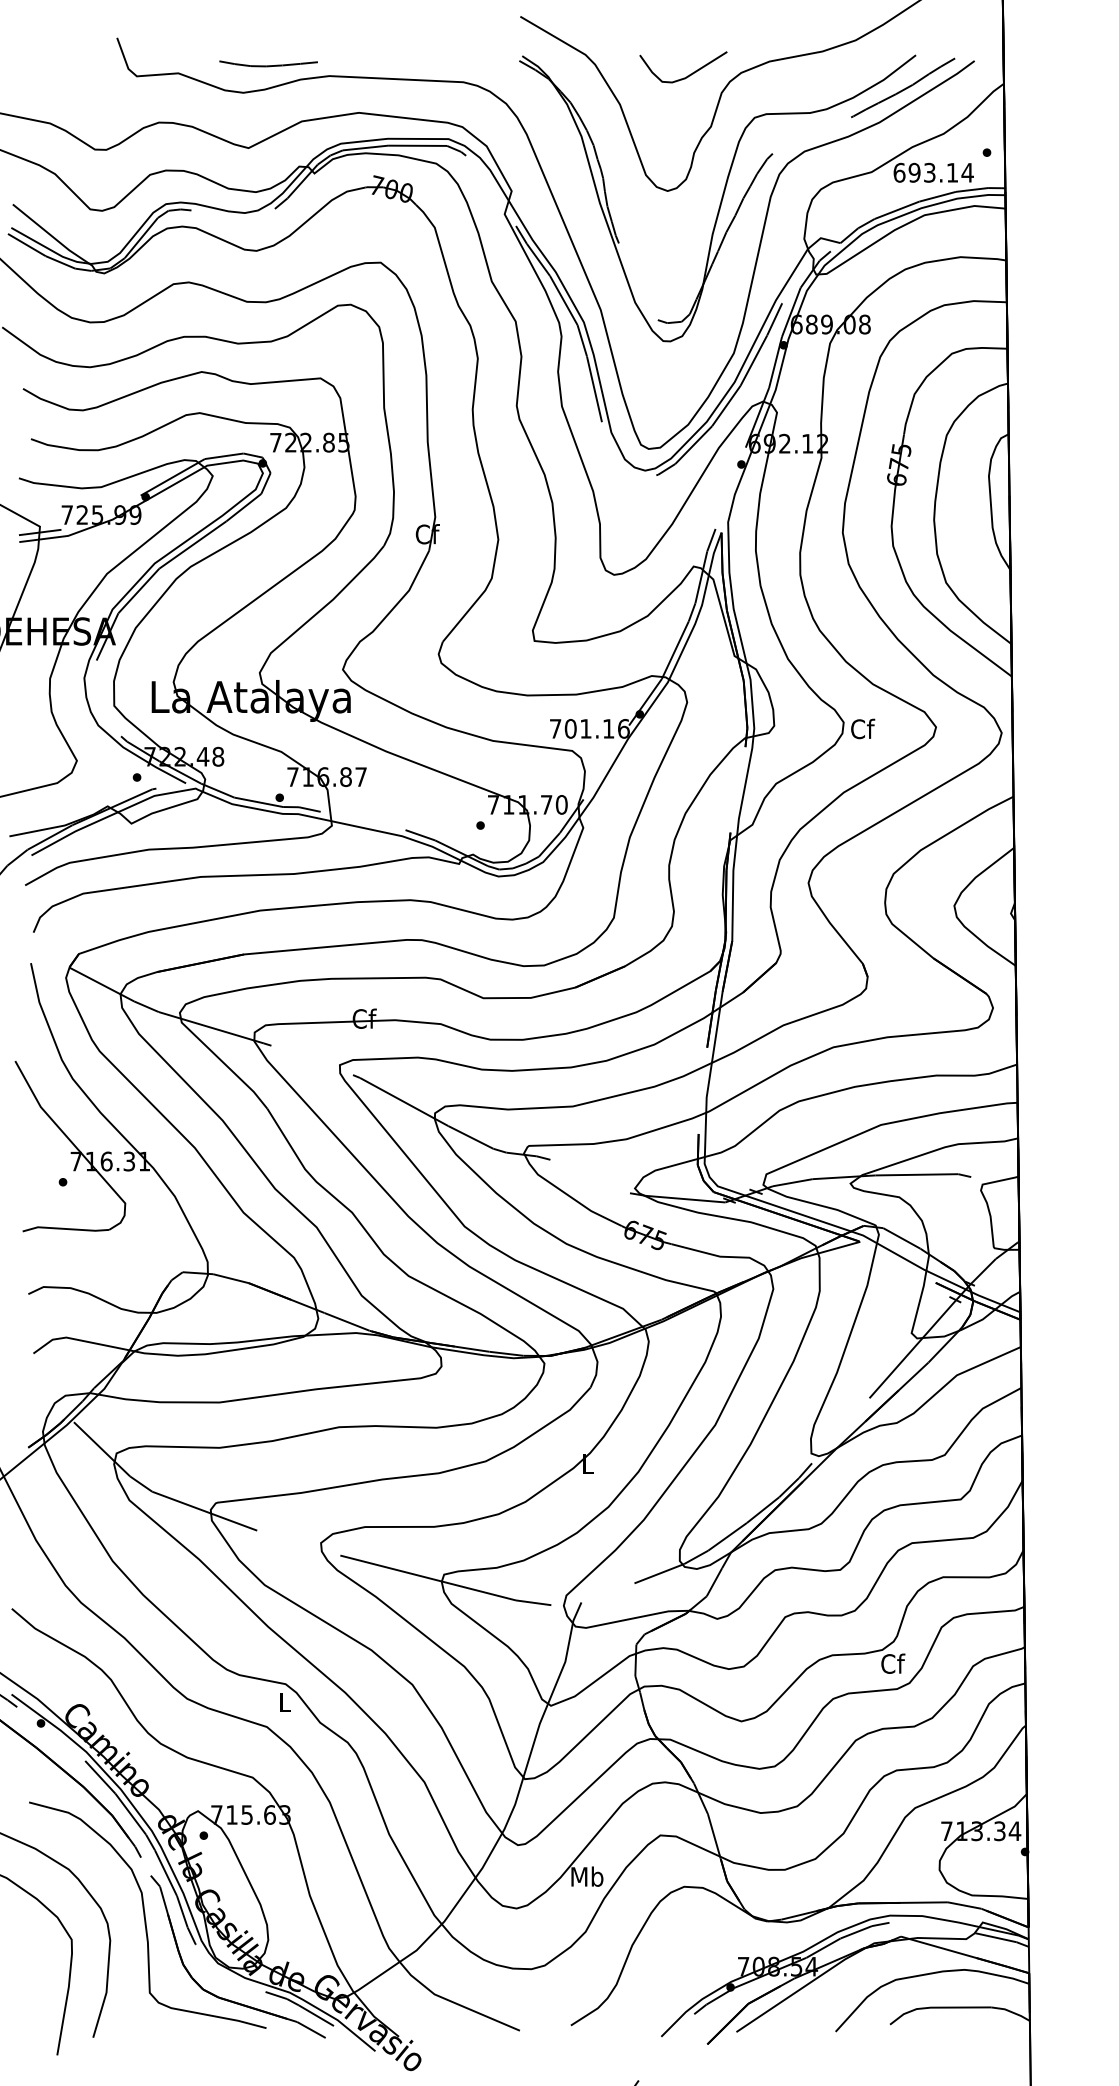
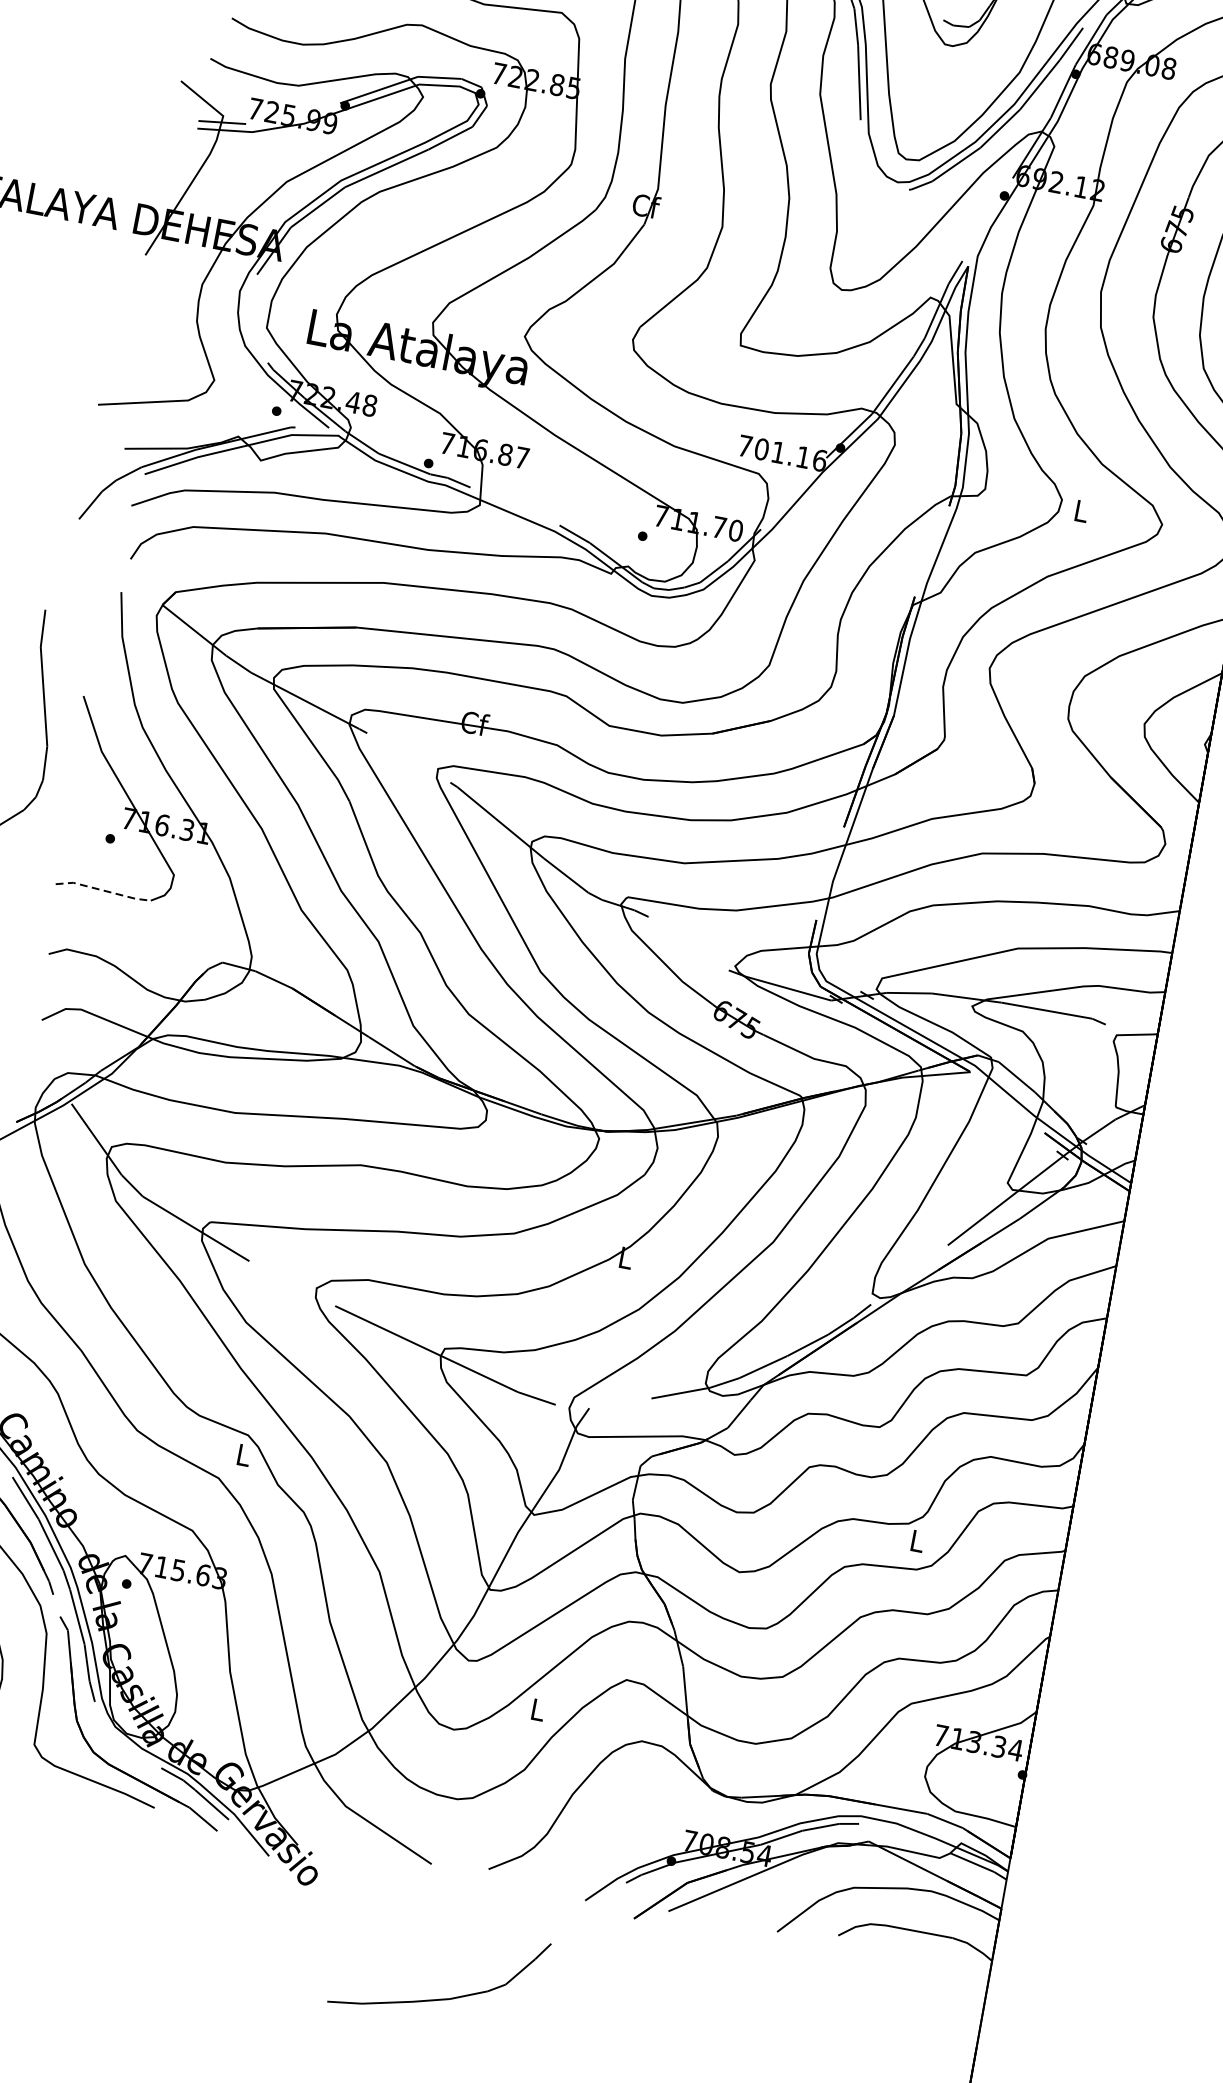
text: (863, 728) -> (1082, 510), Cf -> L
line: (65, 1228) -> (103, 889), solid -> dashed
text: (893, 1663) -> (918, 1540), Cf -> L
text: (587, 1876) -> (538, 1709), Mb -> L

